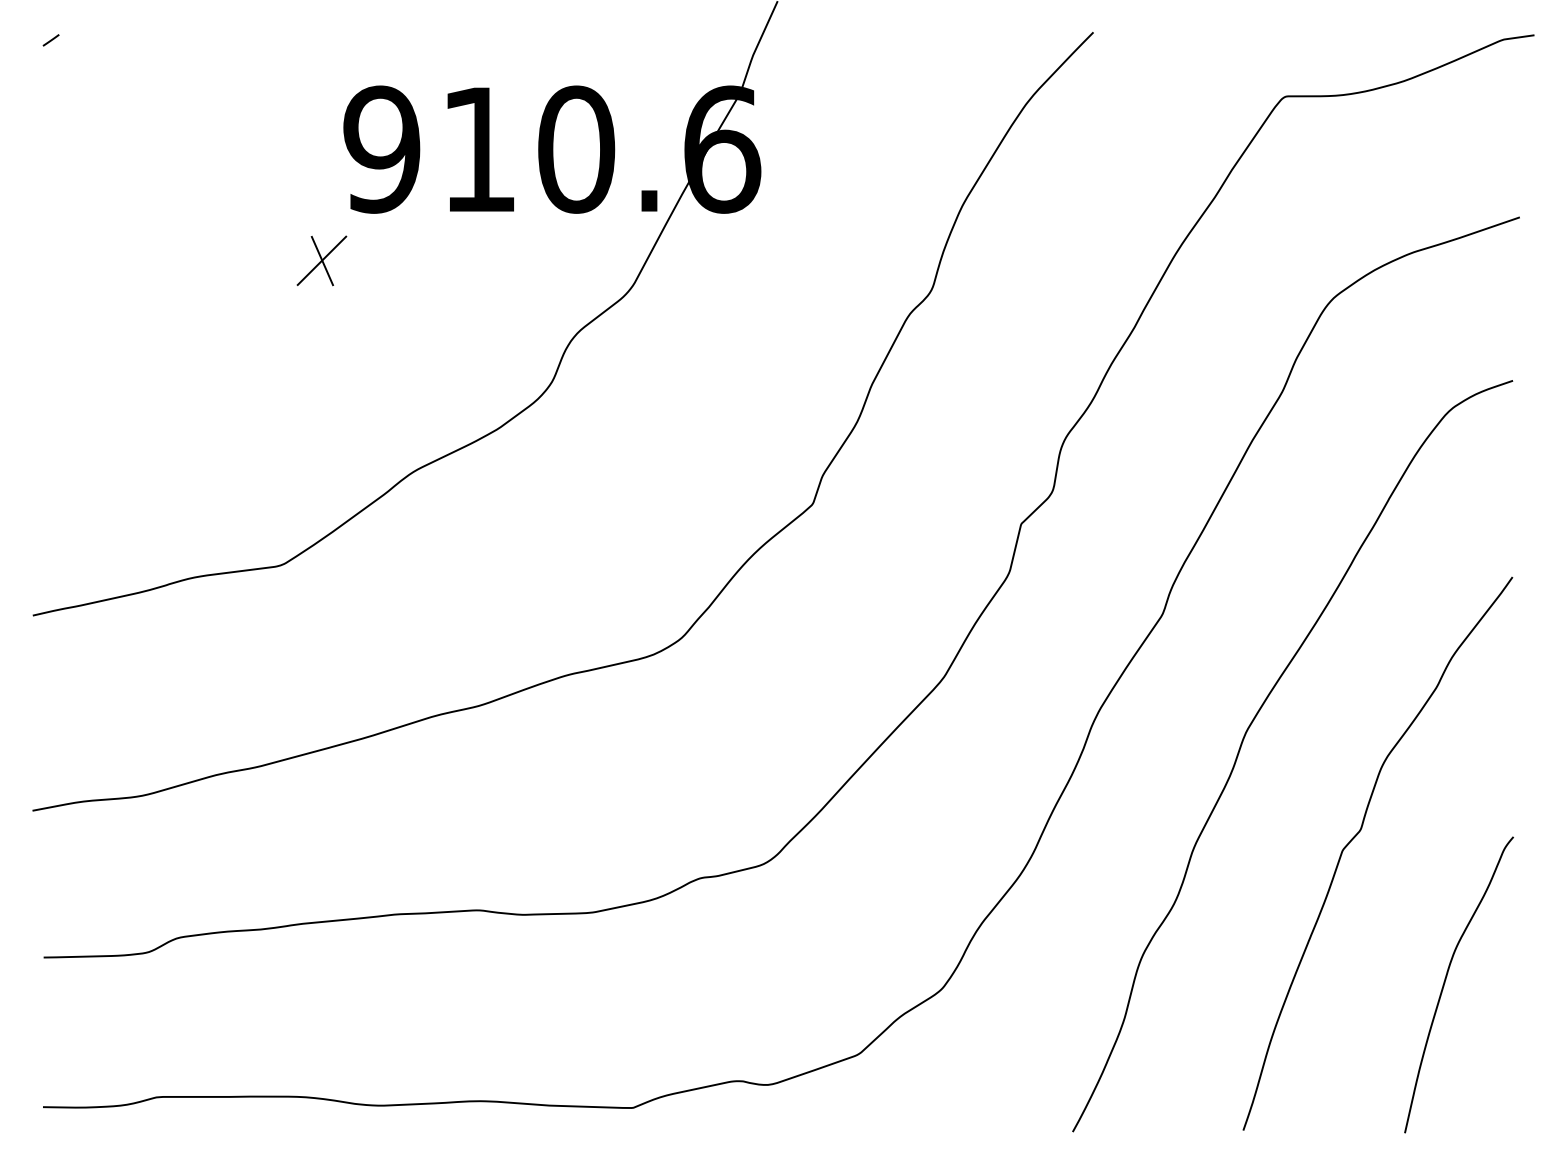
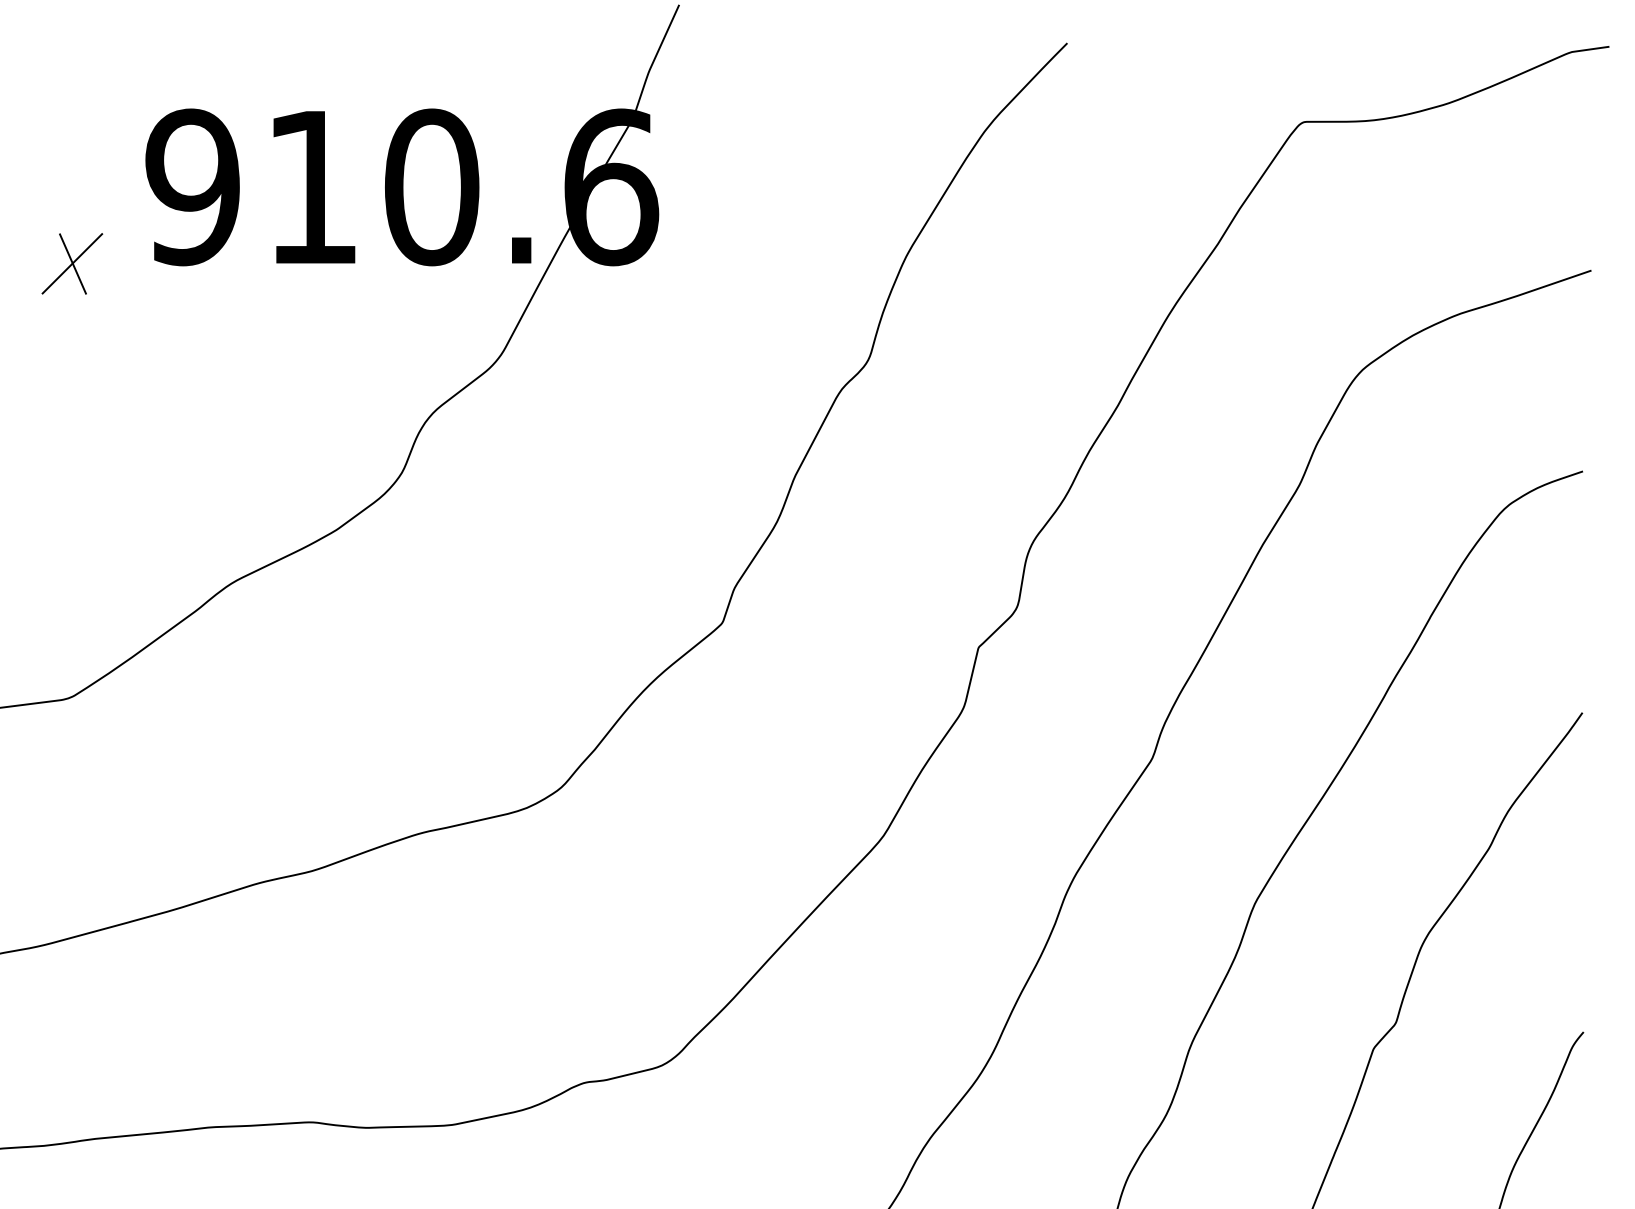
part: (321, 260) -> (71, 263), moved

